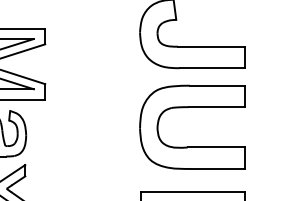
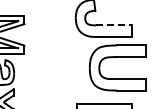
line: (211, 46) -> (114, 25), solid -> dashed
part: (191, 107) -> (117, 57), moved

